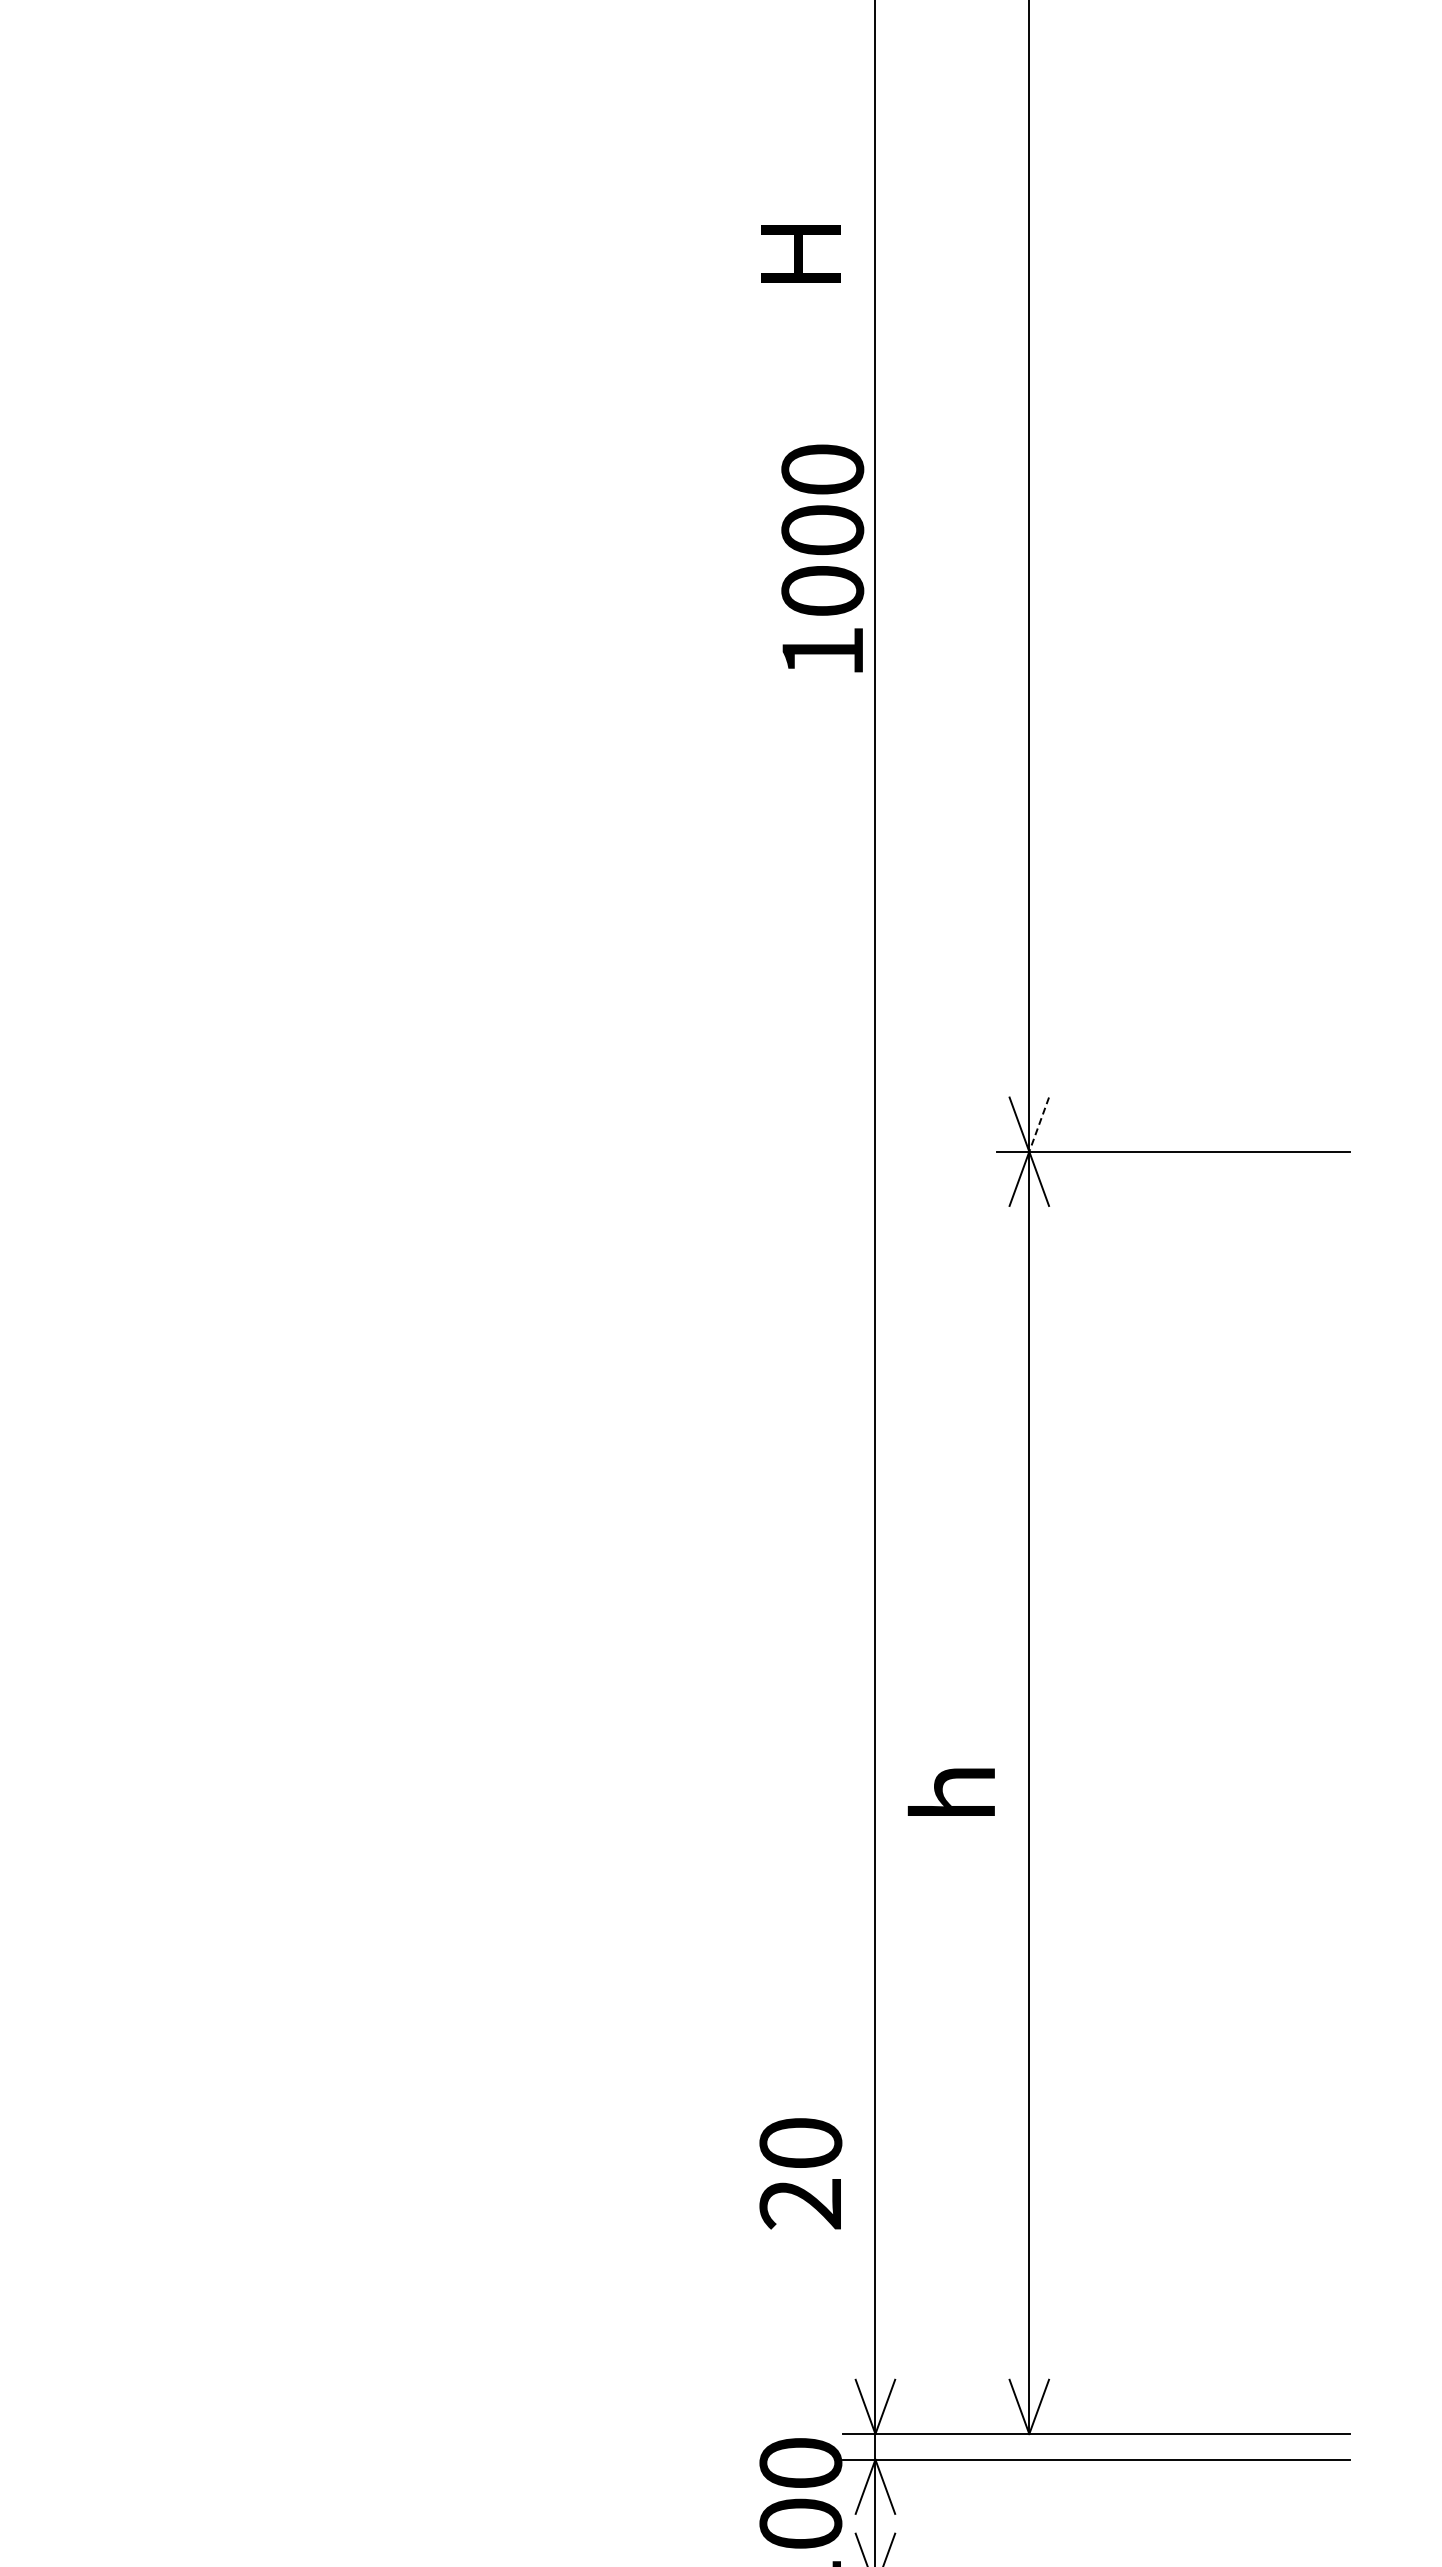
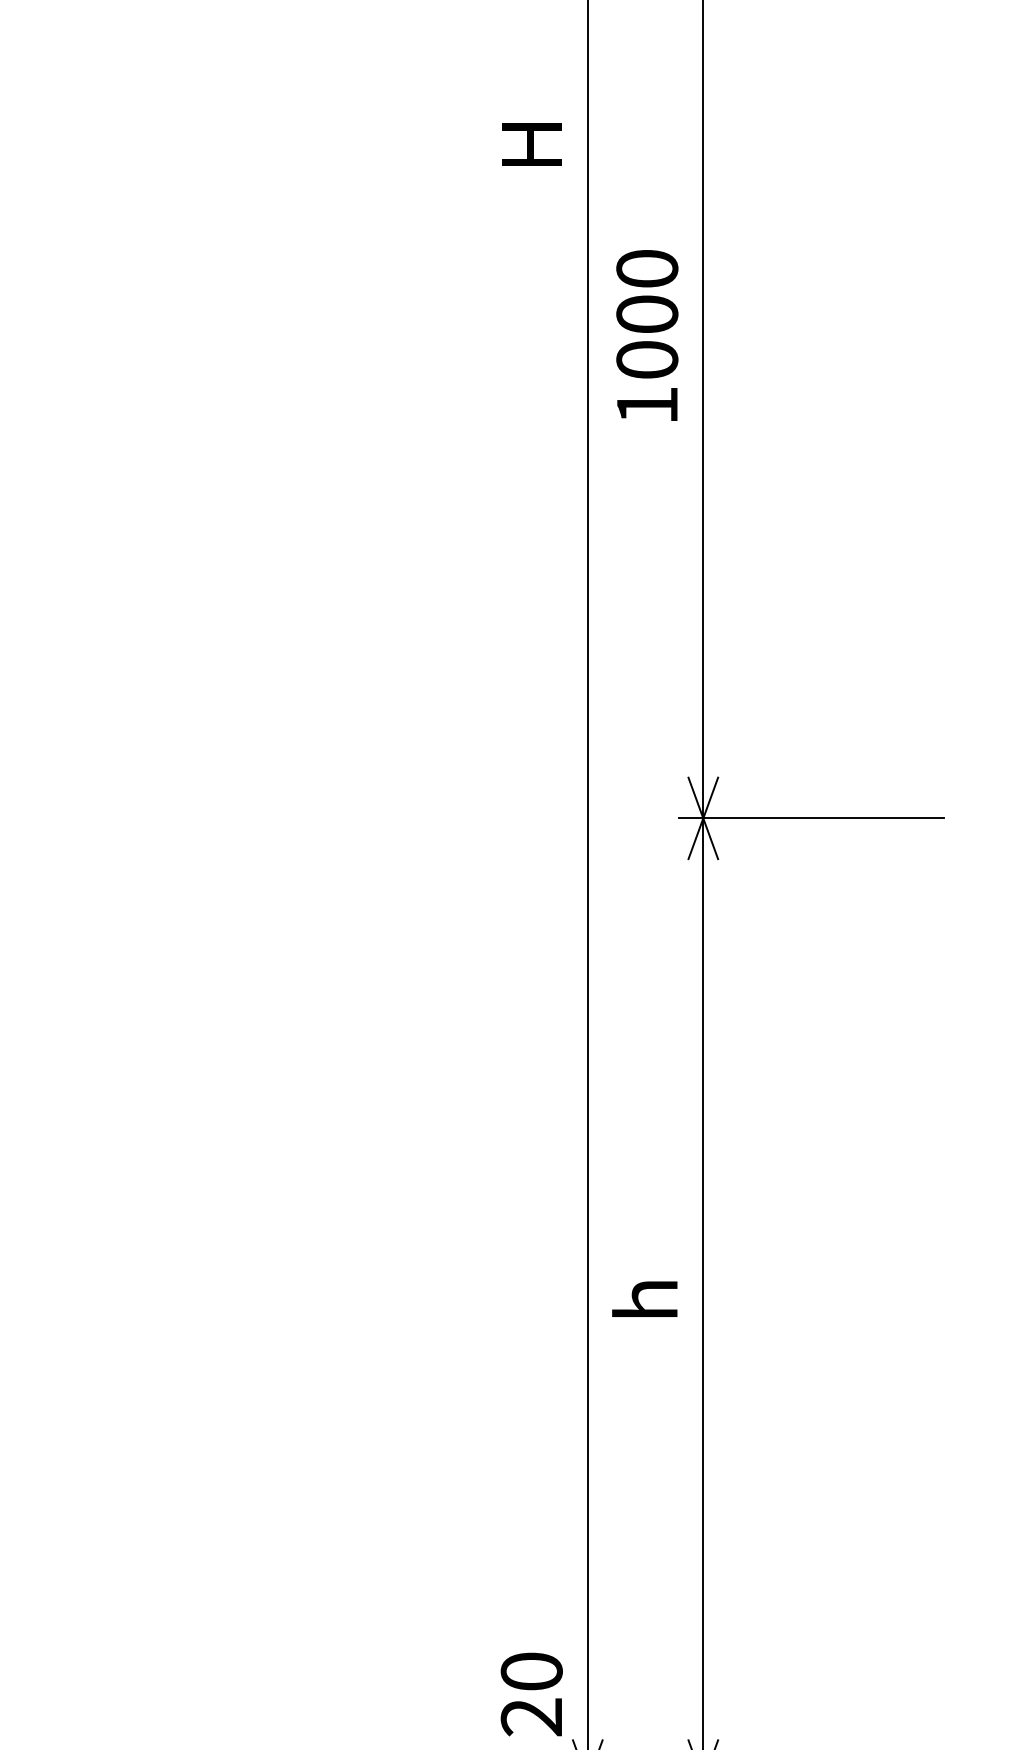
text: (822, 558) -> (647, 335), moved
line: (1039, 1124) -> (710, 797), dashed -> solid
text: (800, 2173) -> (531, 1694), moved

